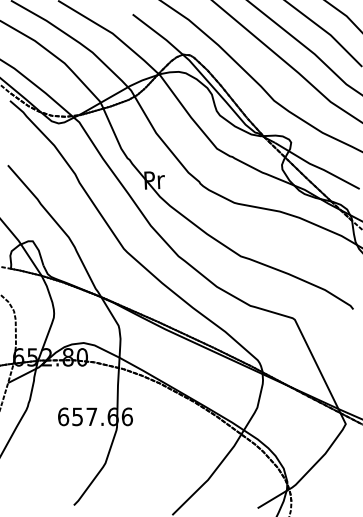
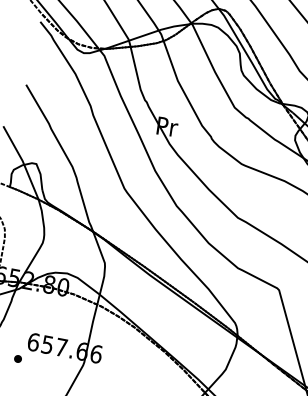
part: (51, 436) -> (18, 359), added

